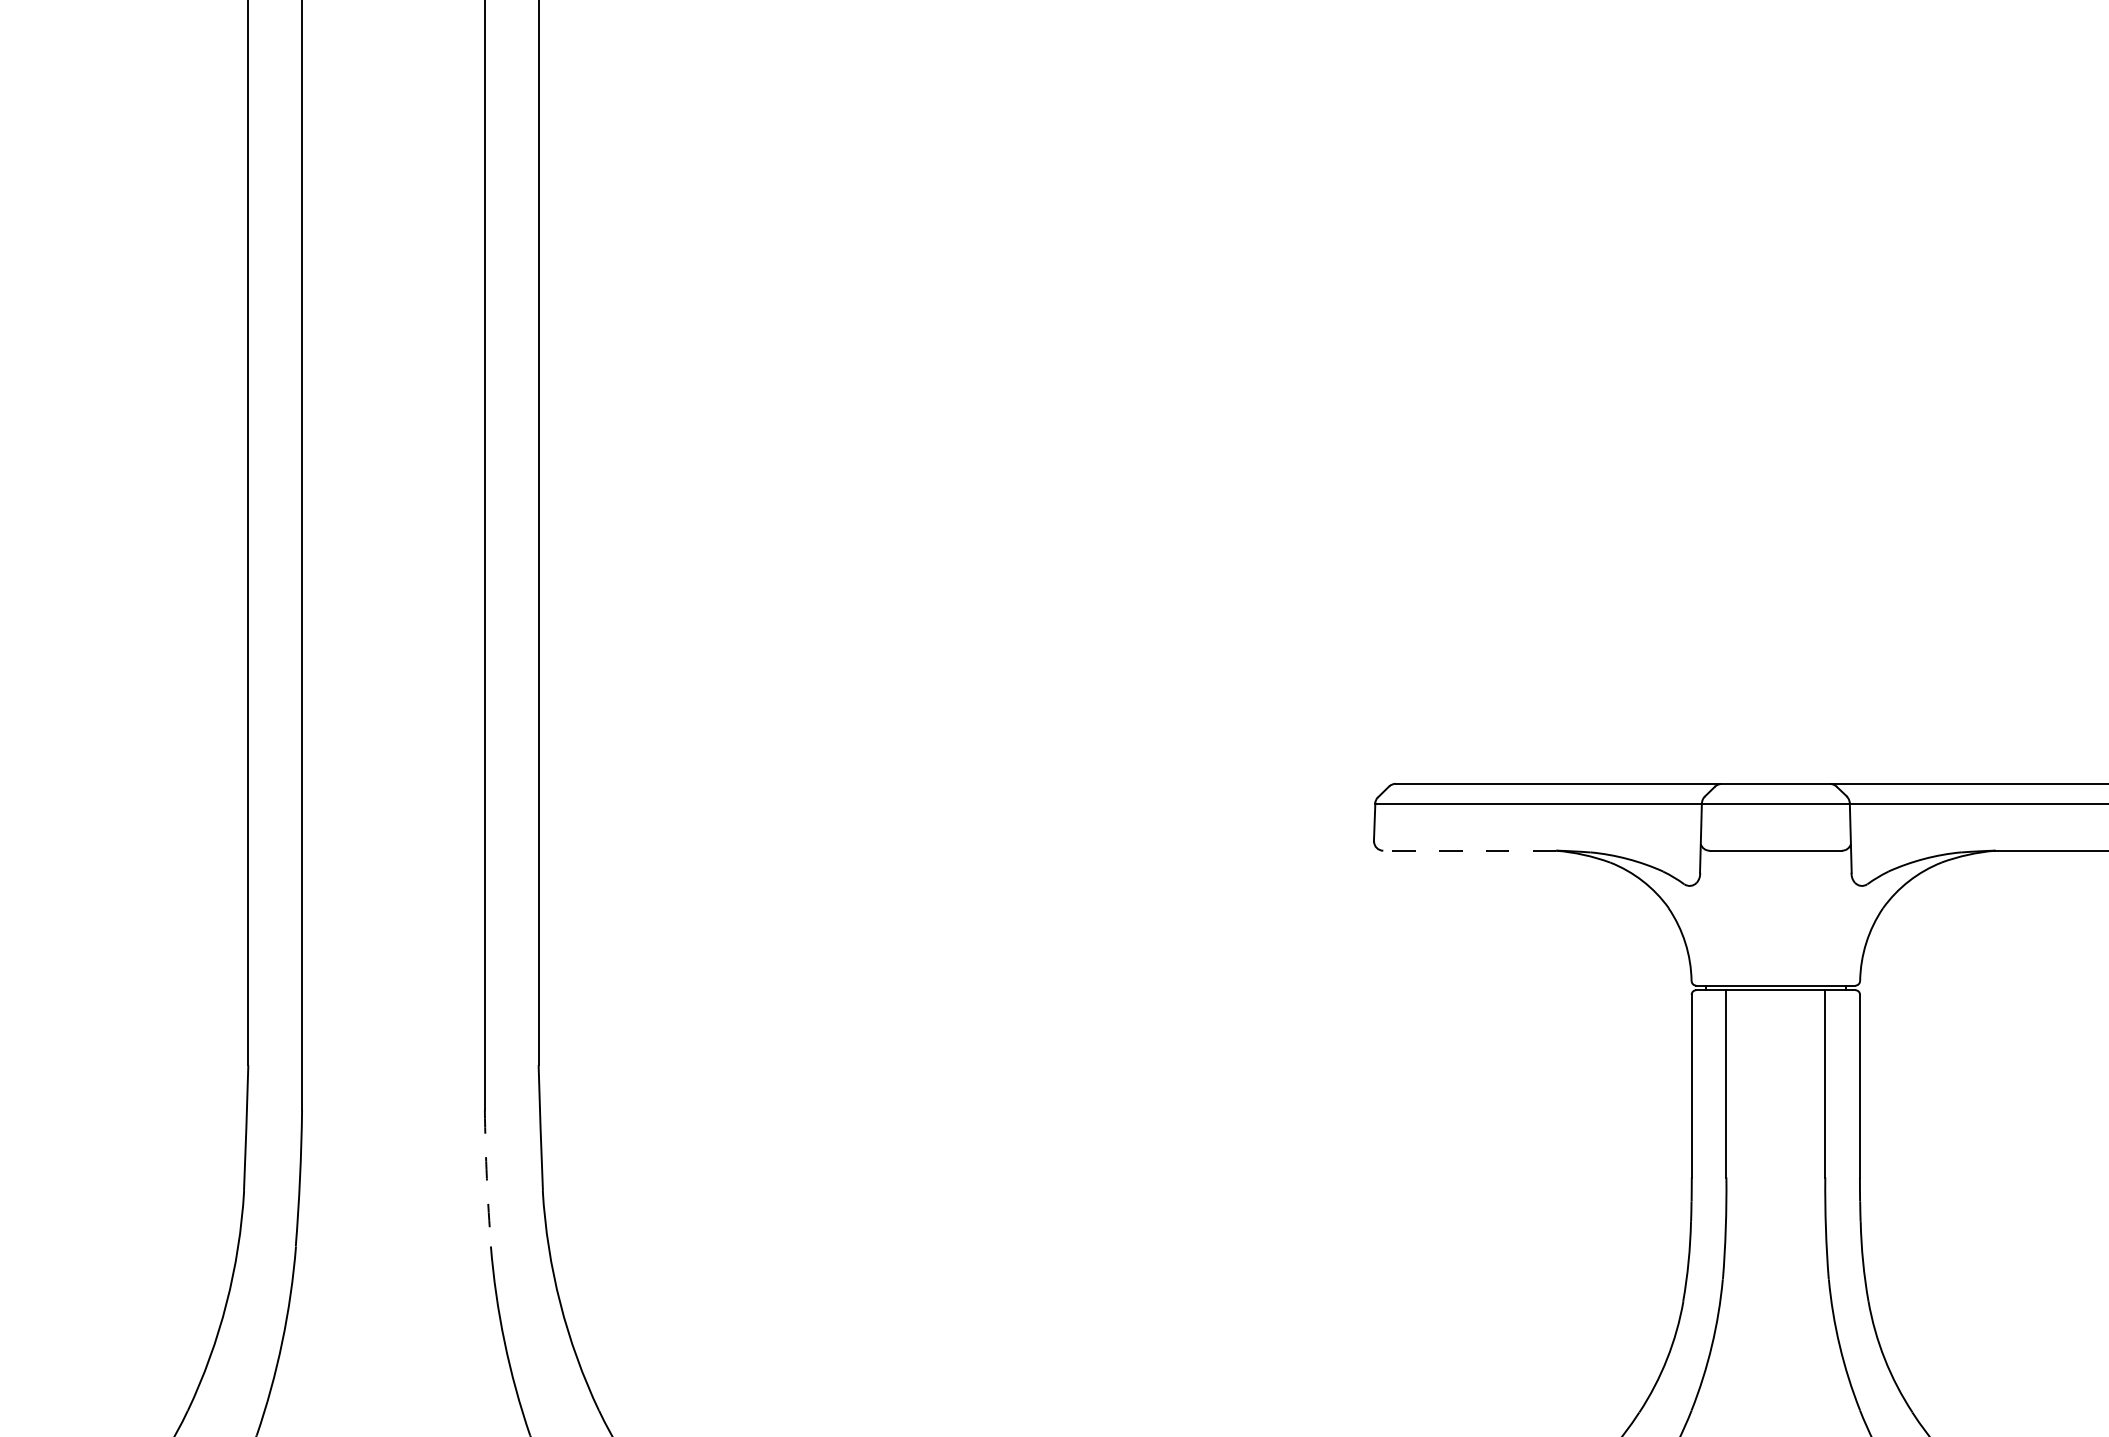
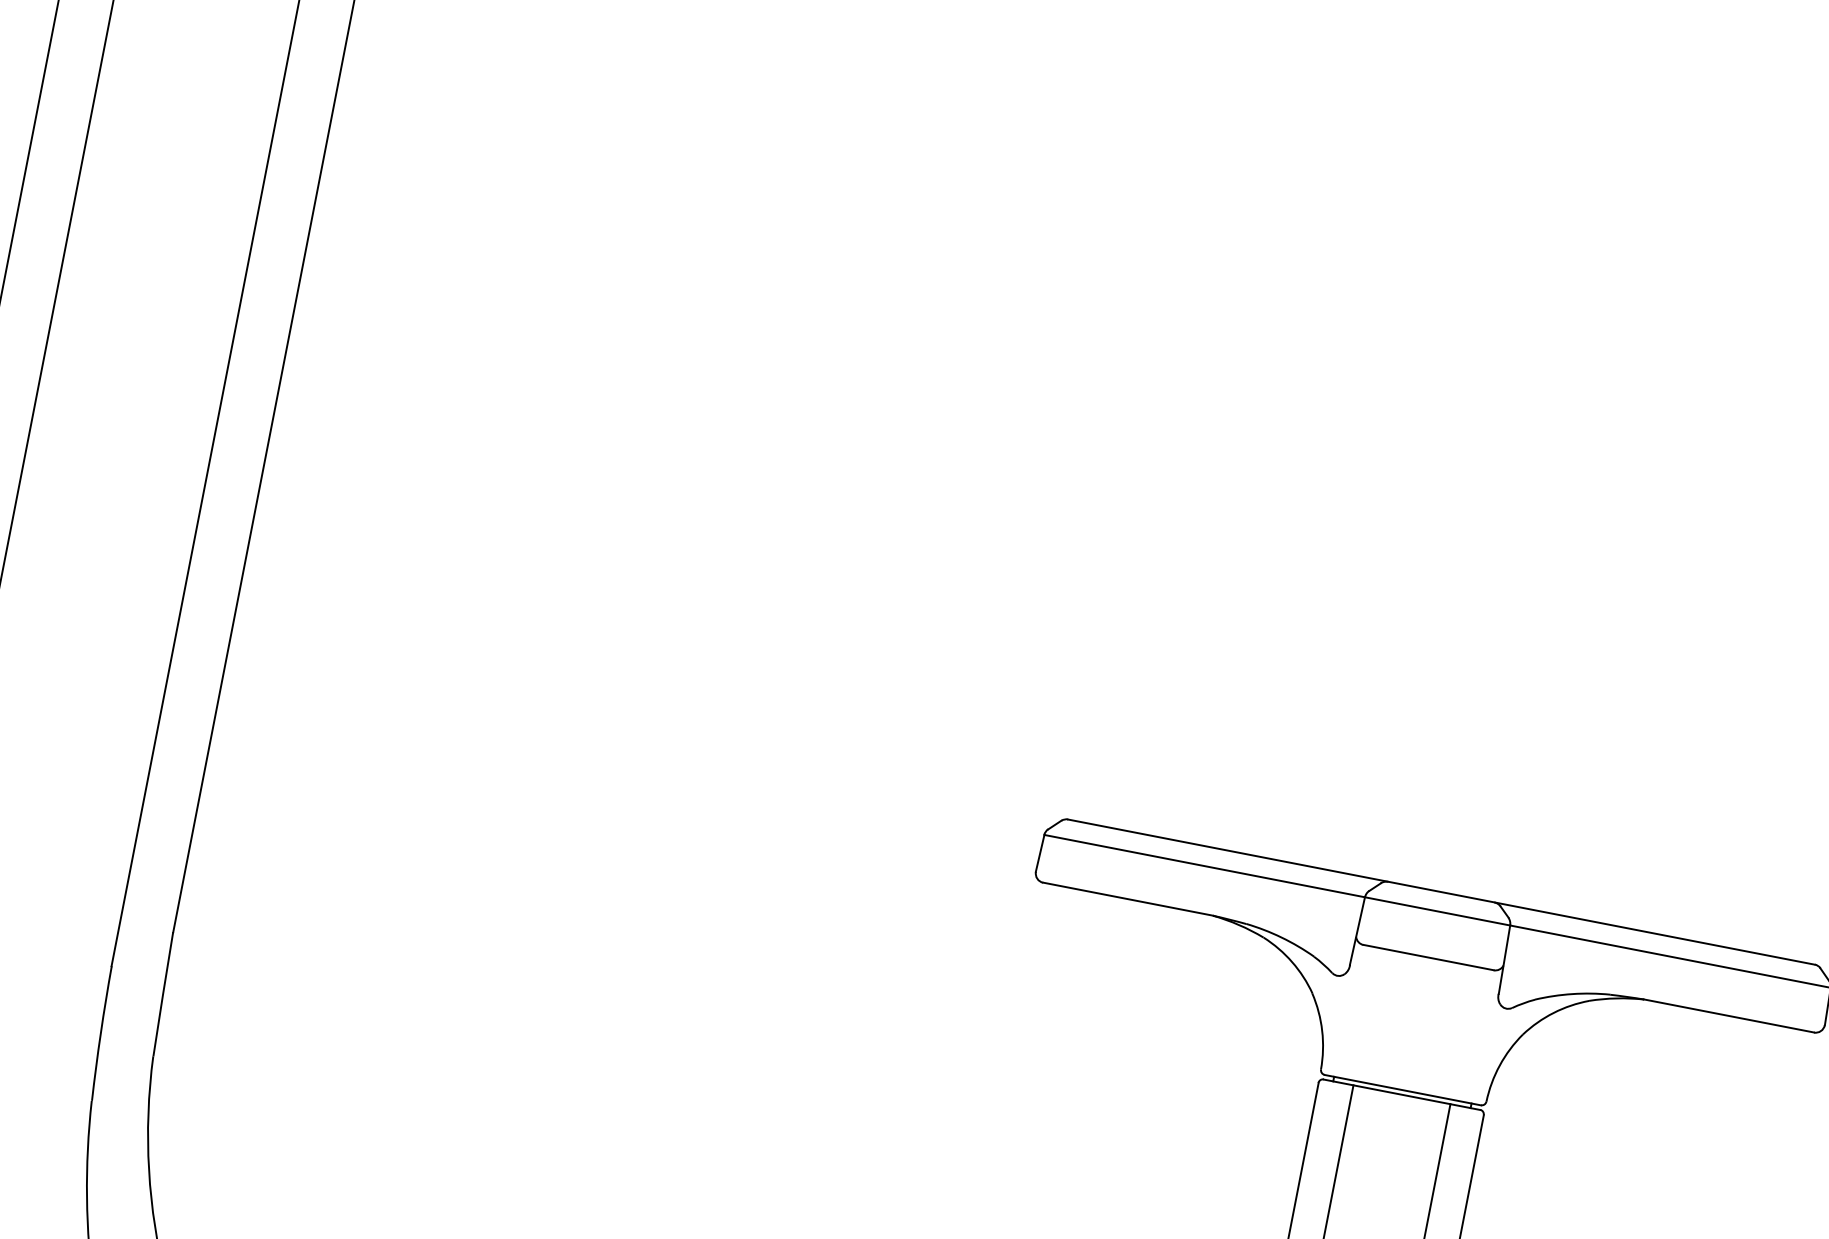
line: (1469, 850) -> (1127, 898), dashed -> solid
arc: (486, 1178) -> (100, 1033), dashed -> solid

